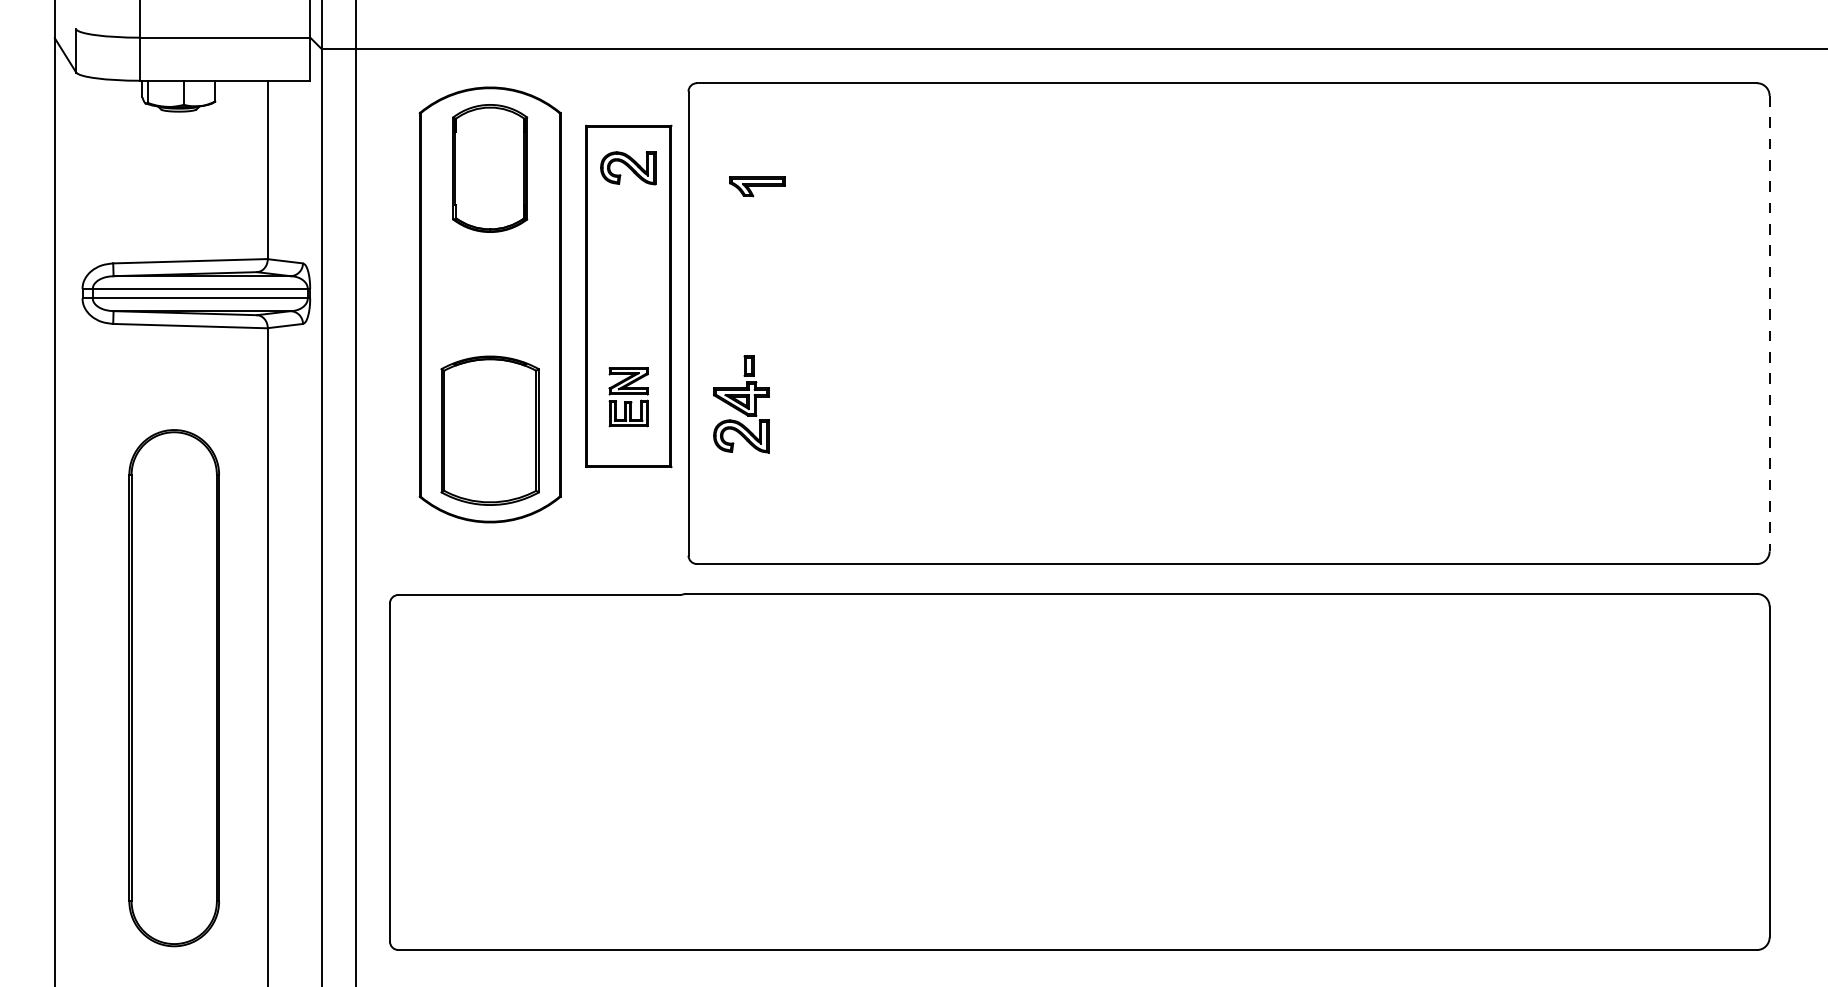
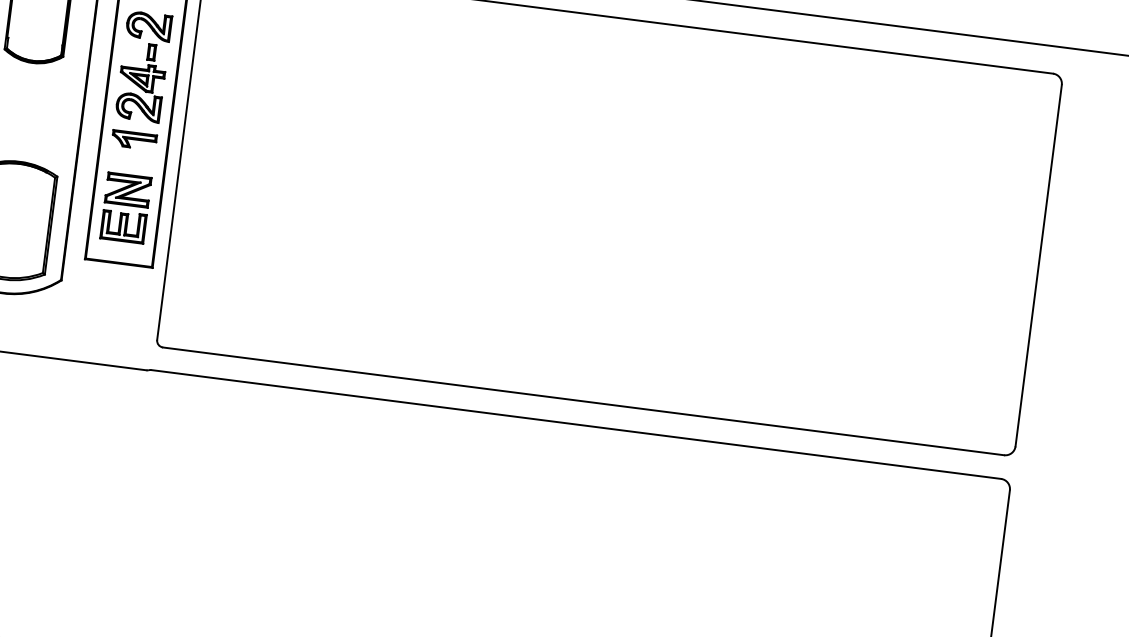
part: (757, 186) -> (134, 140), moved
line: (1769, 323) -> (1038, 265), dashed -> solid
part: (628, 396) -> (125, 207), size x1.43
part: (741, 404) -> (141, 82), moved

